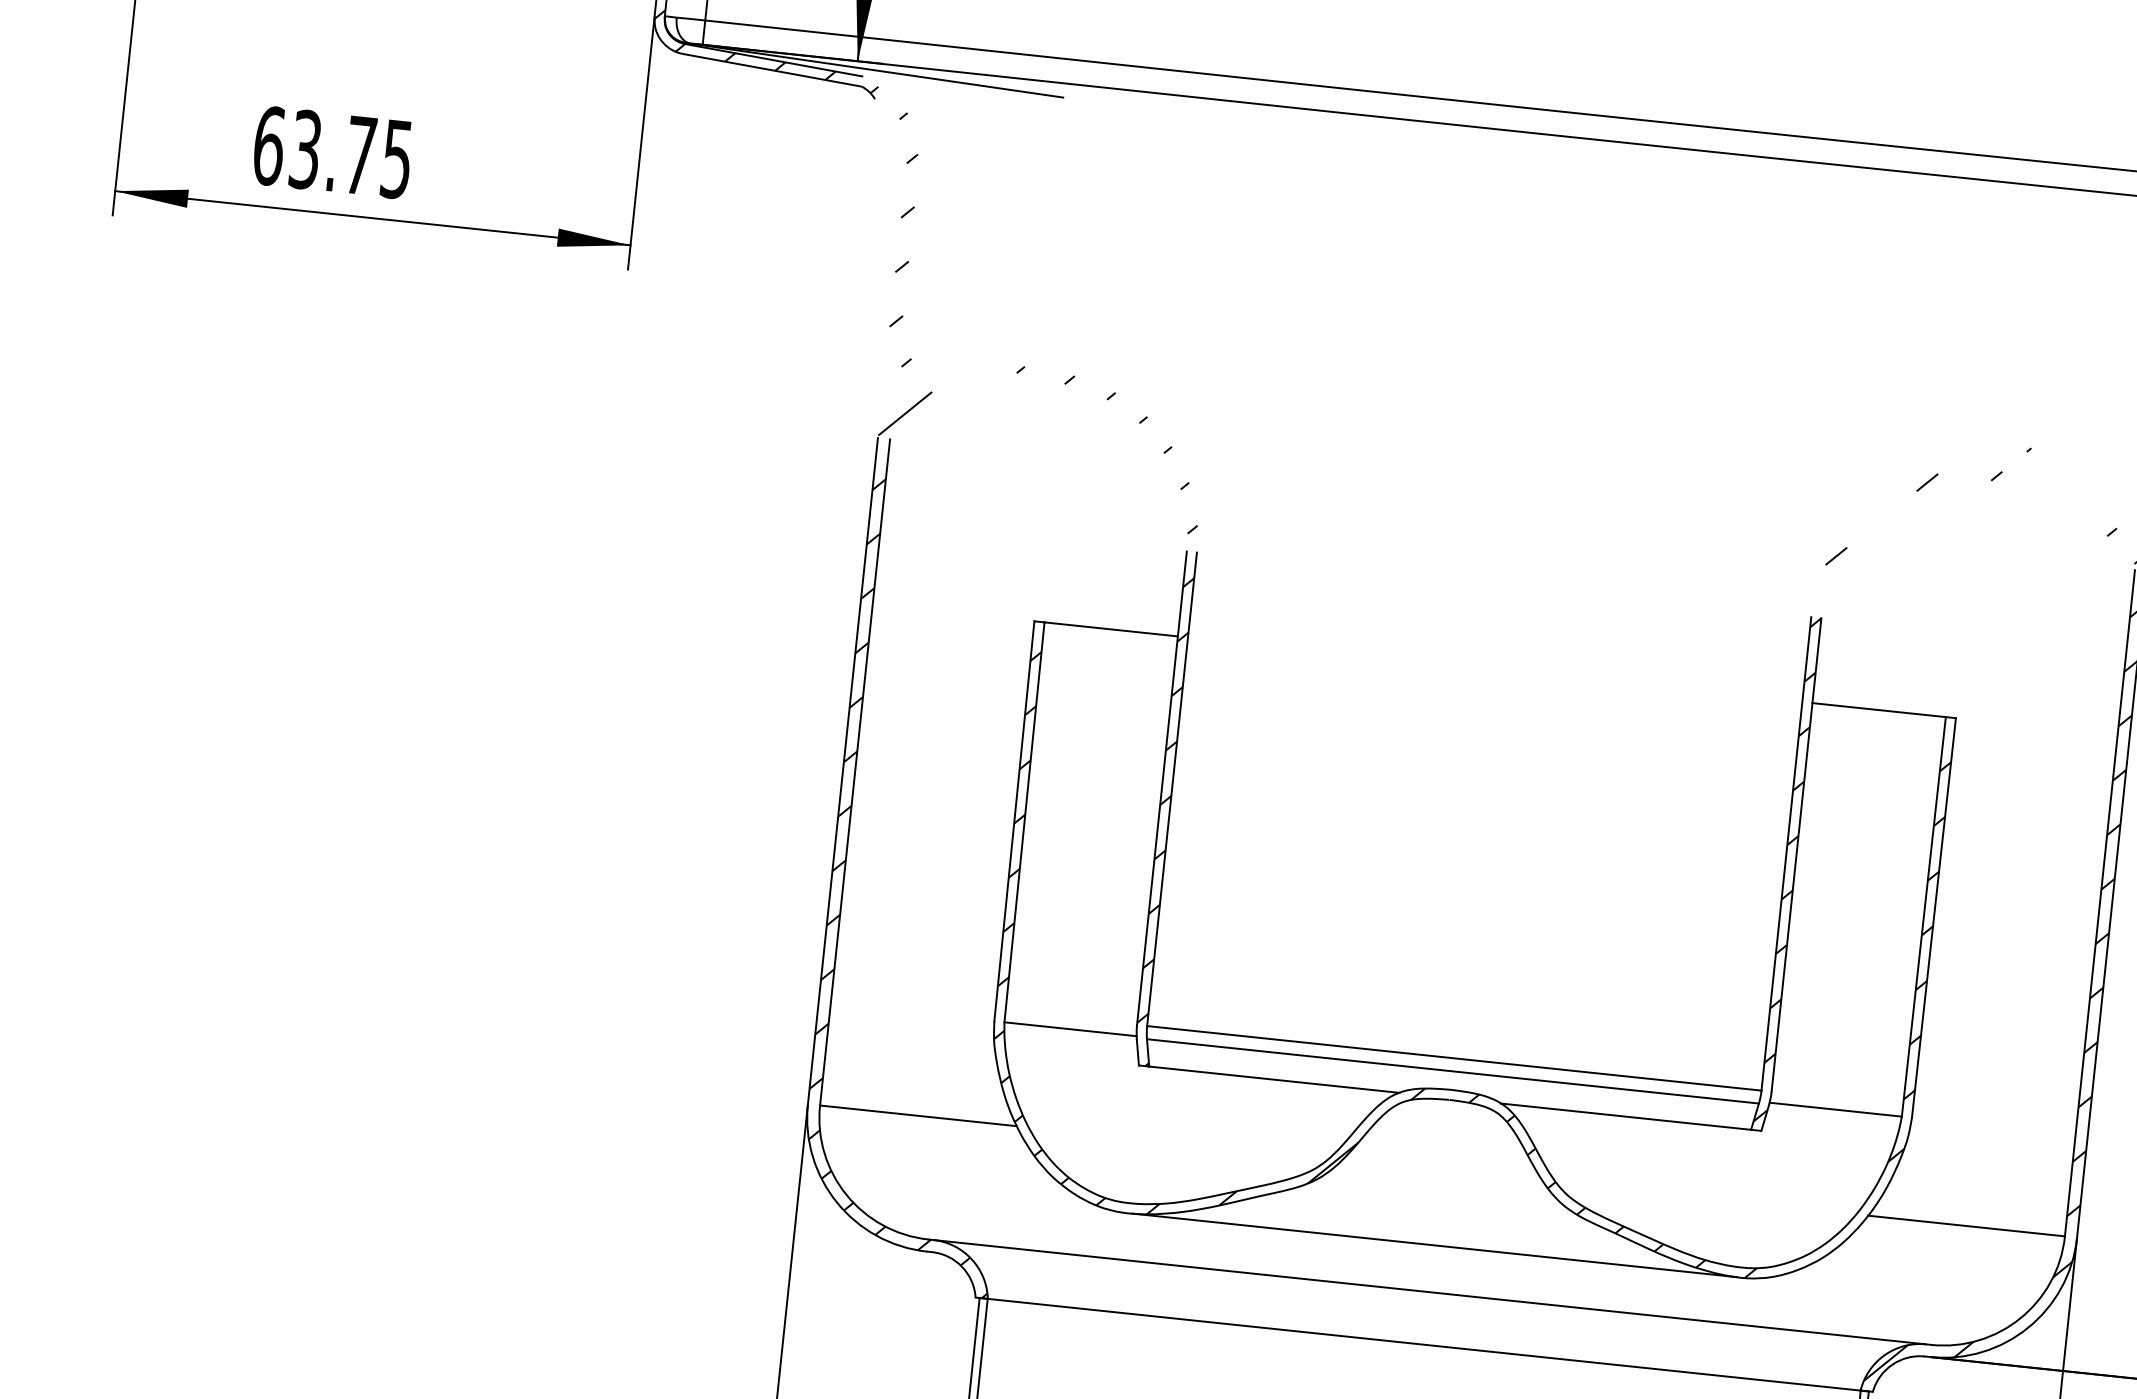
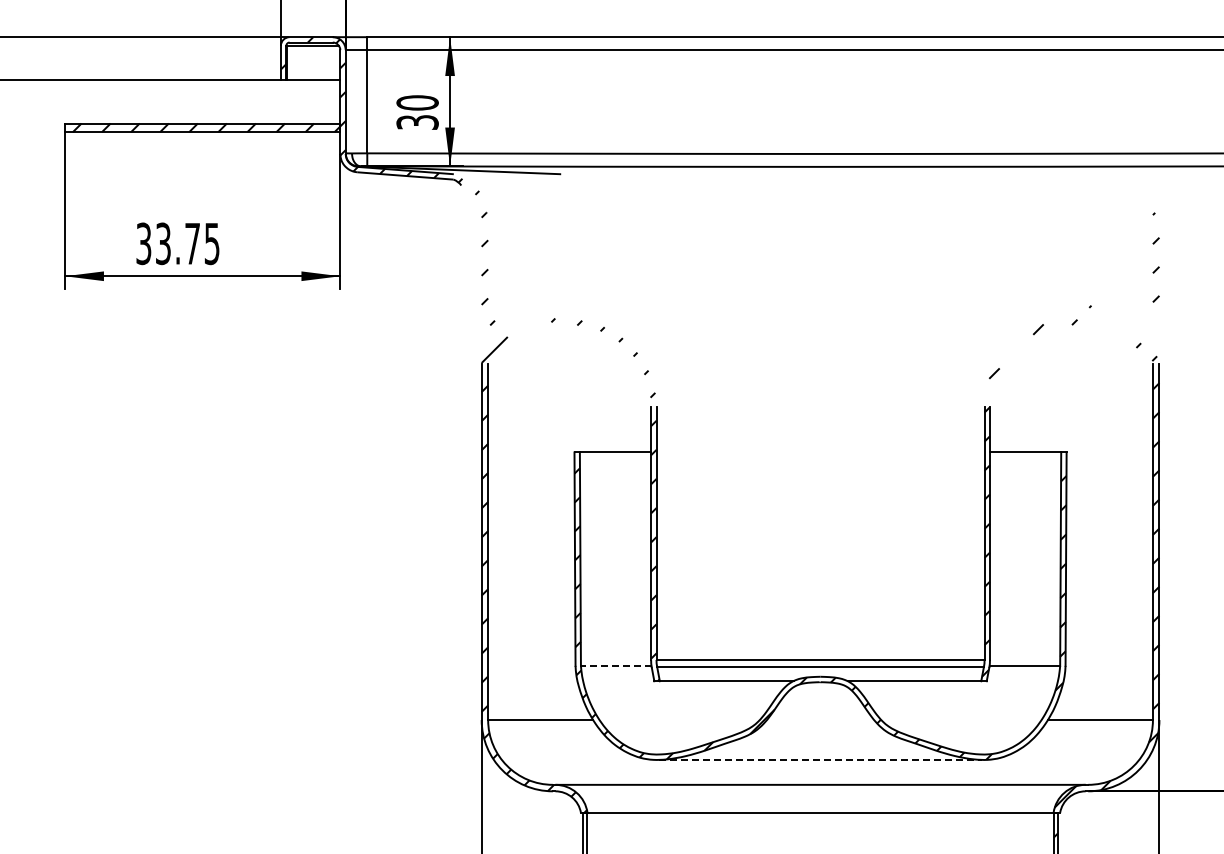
text: (268, 145) -> (143, 243), 63.75 -> 33.75
line: (1069, 1028) -> (615, 665), solid -> dashed
line: (1436, 1244) -> (821, 759), solid -> dashed

